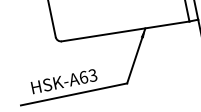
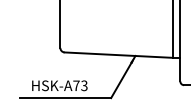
text: (83, 77) -> (76, 85), HSK-A63 -> HSK-A73

